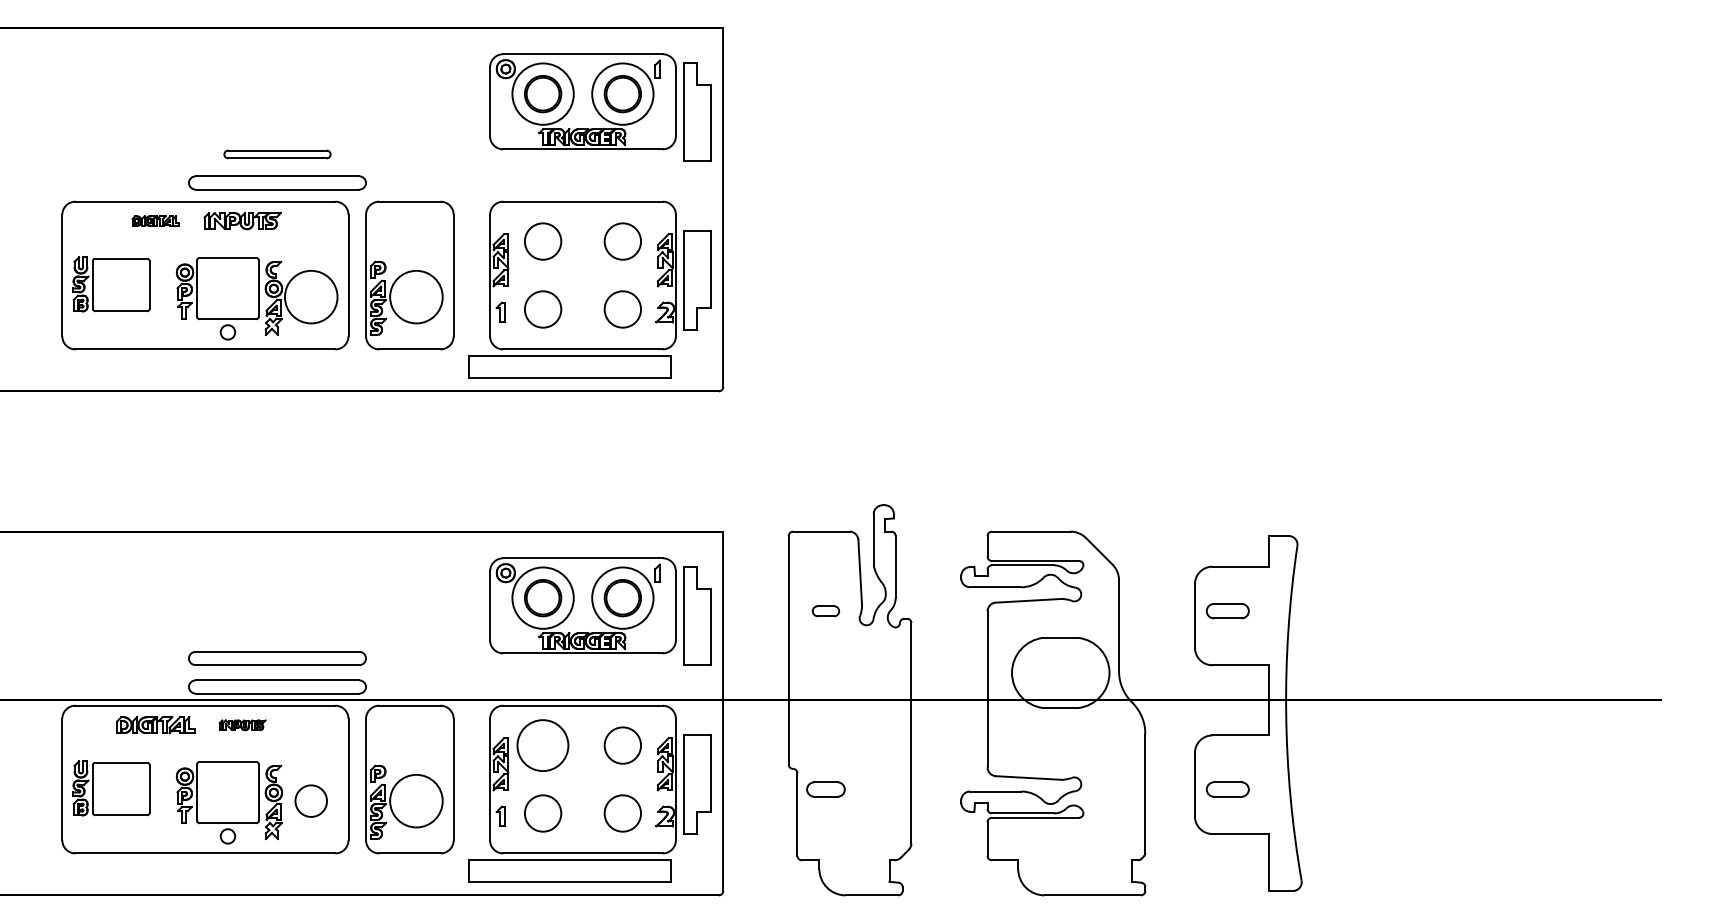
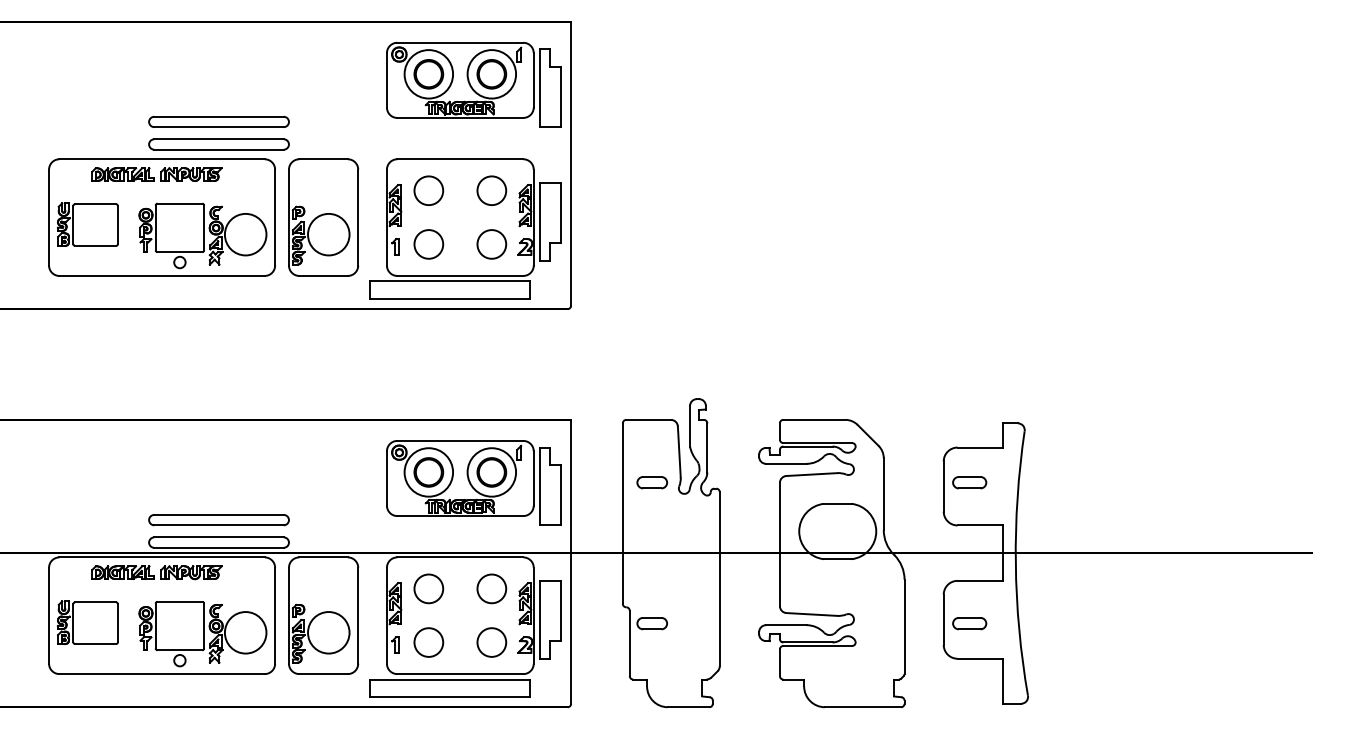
part: (277, 154) -> (219, 122), size x1.67
part: (155, 220) -> (122, 174), size x1.67
part: (825, 611) -> (651, 482), size x1.43
part: (242, 725) -> (191, 573), size x1.67
circle: (543, 745) -> (429, 588), size x0.71
circle: (310, 800) -> (245, 632), size x1.67

